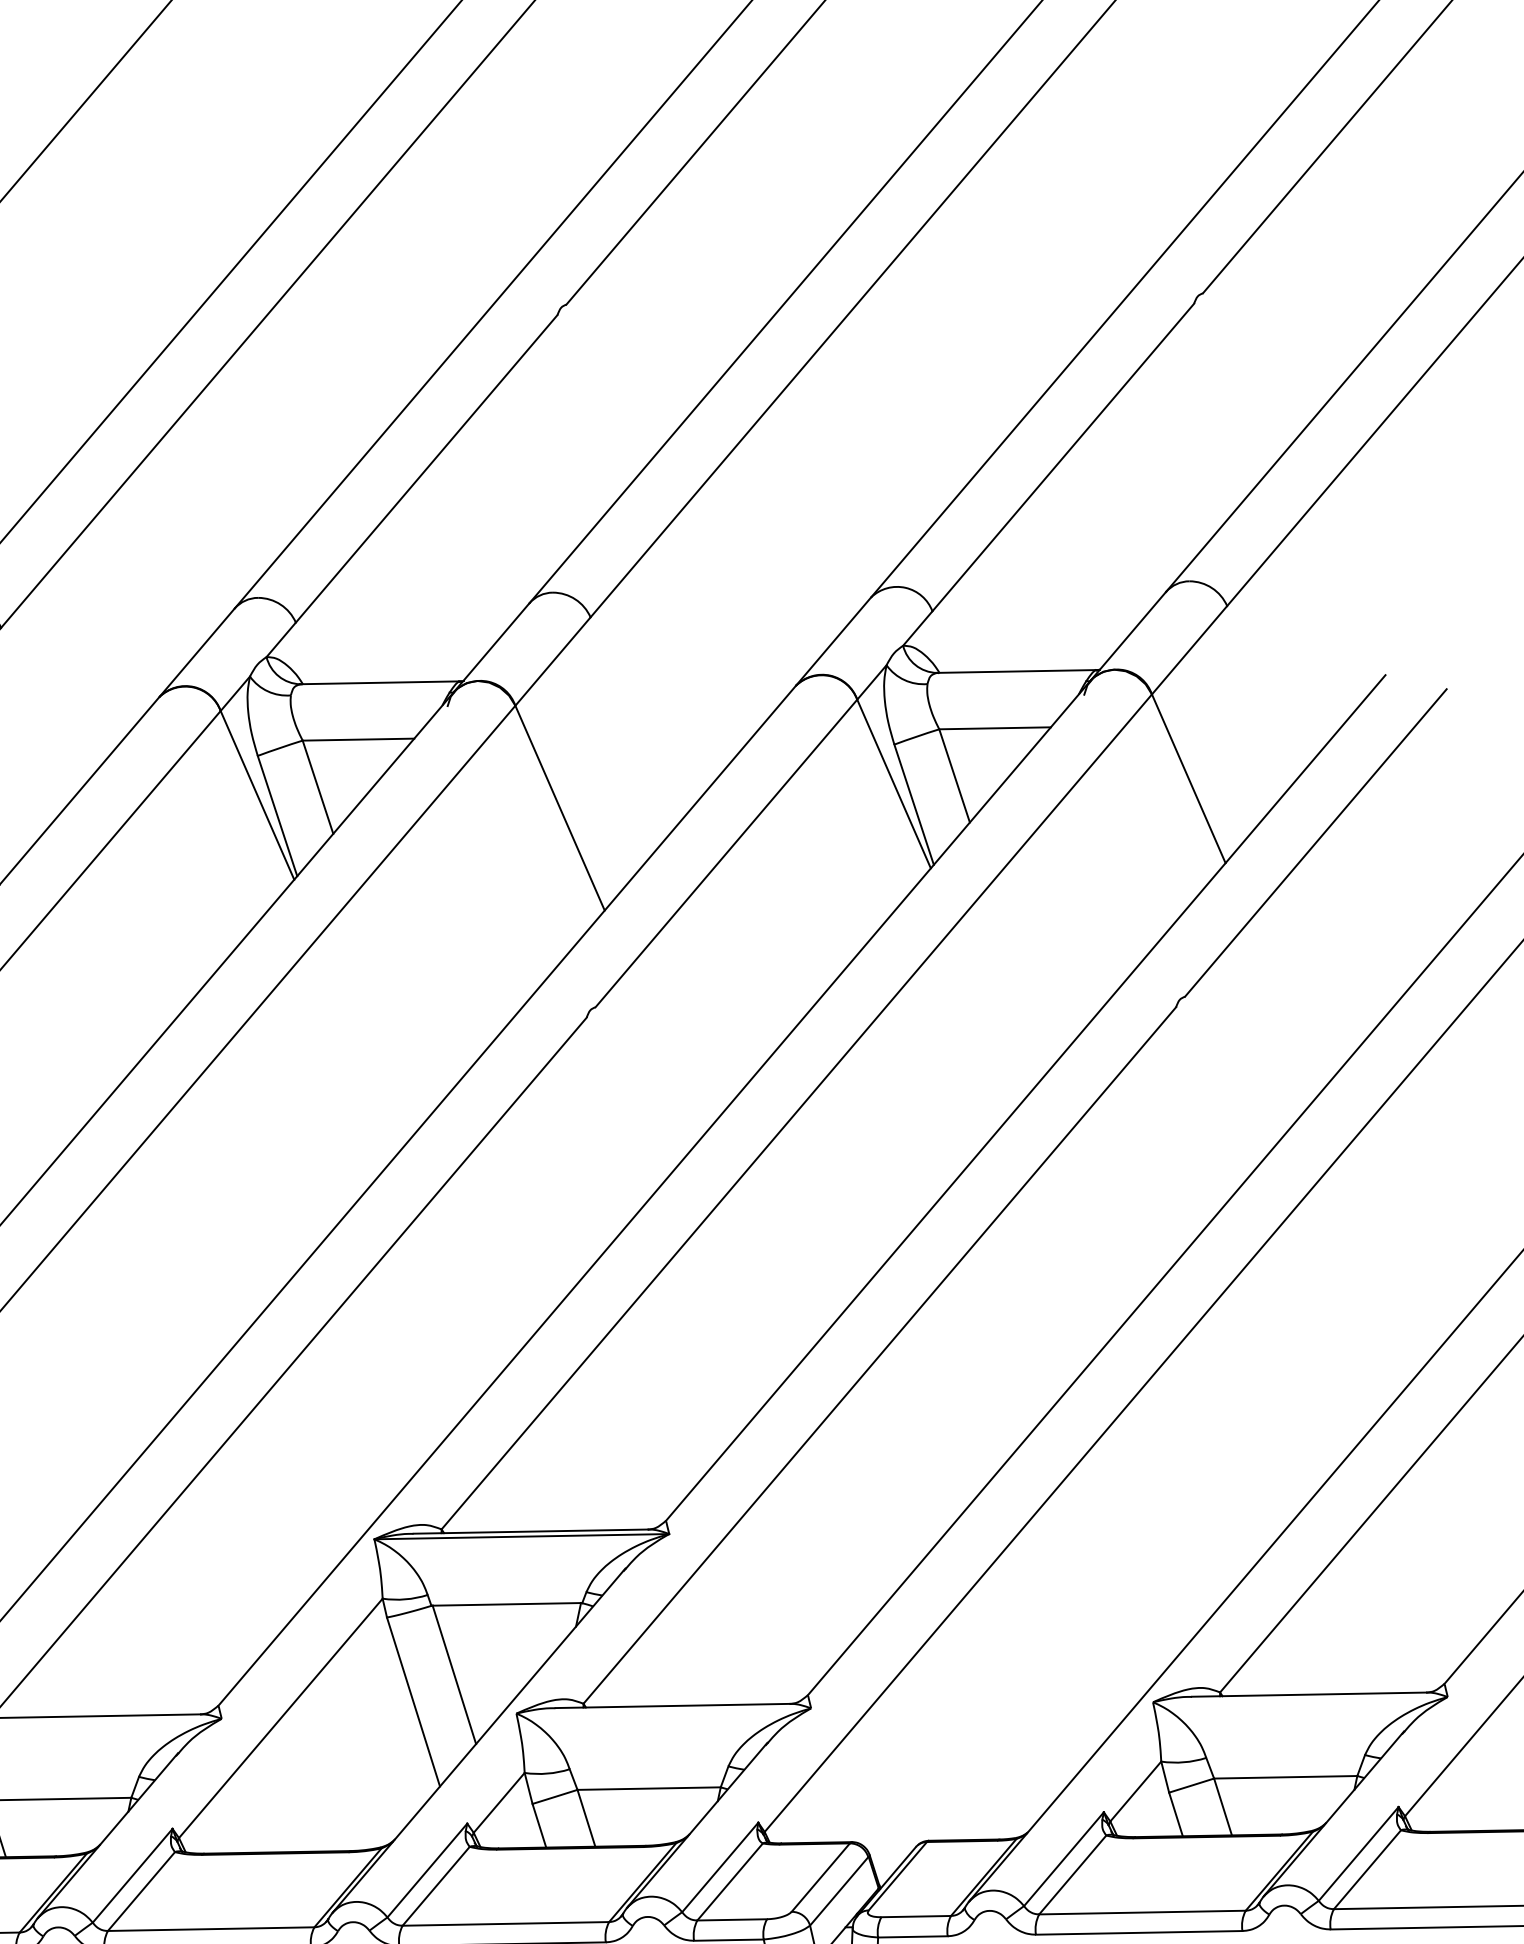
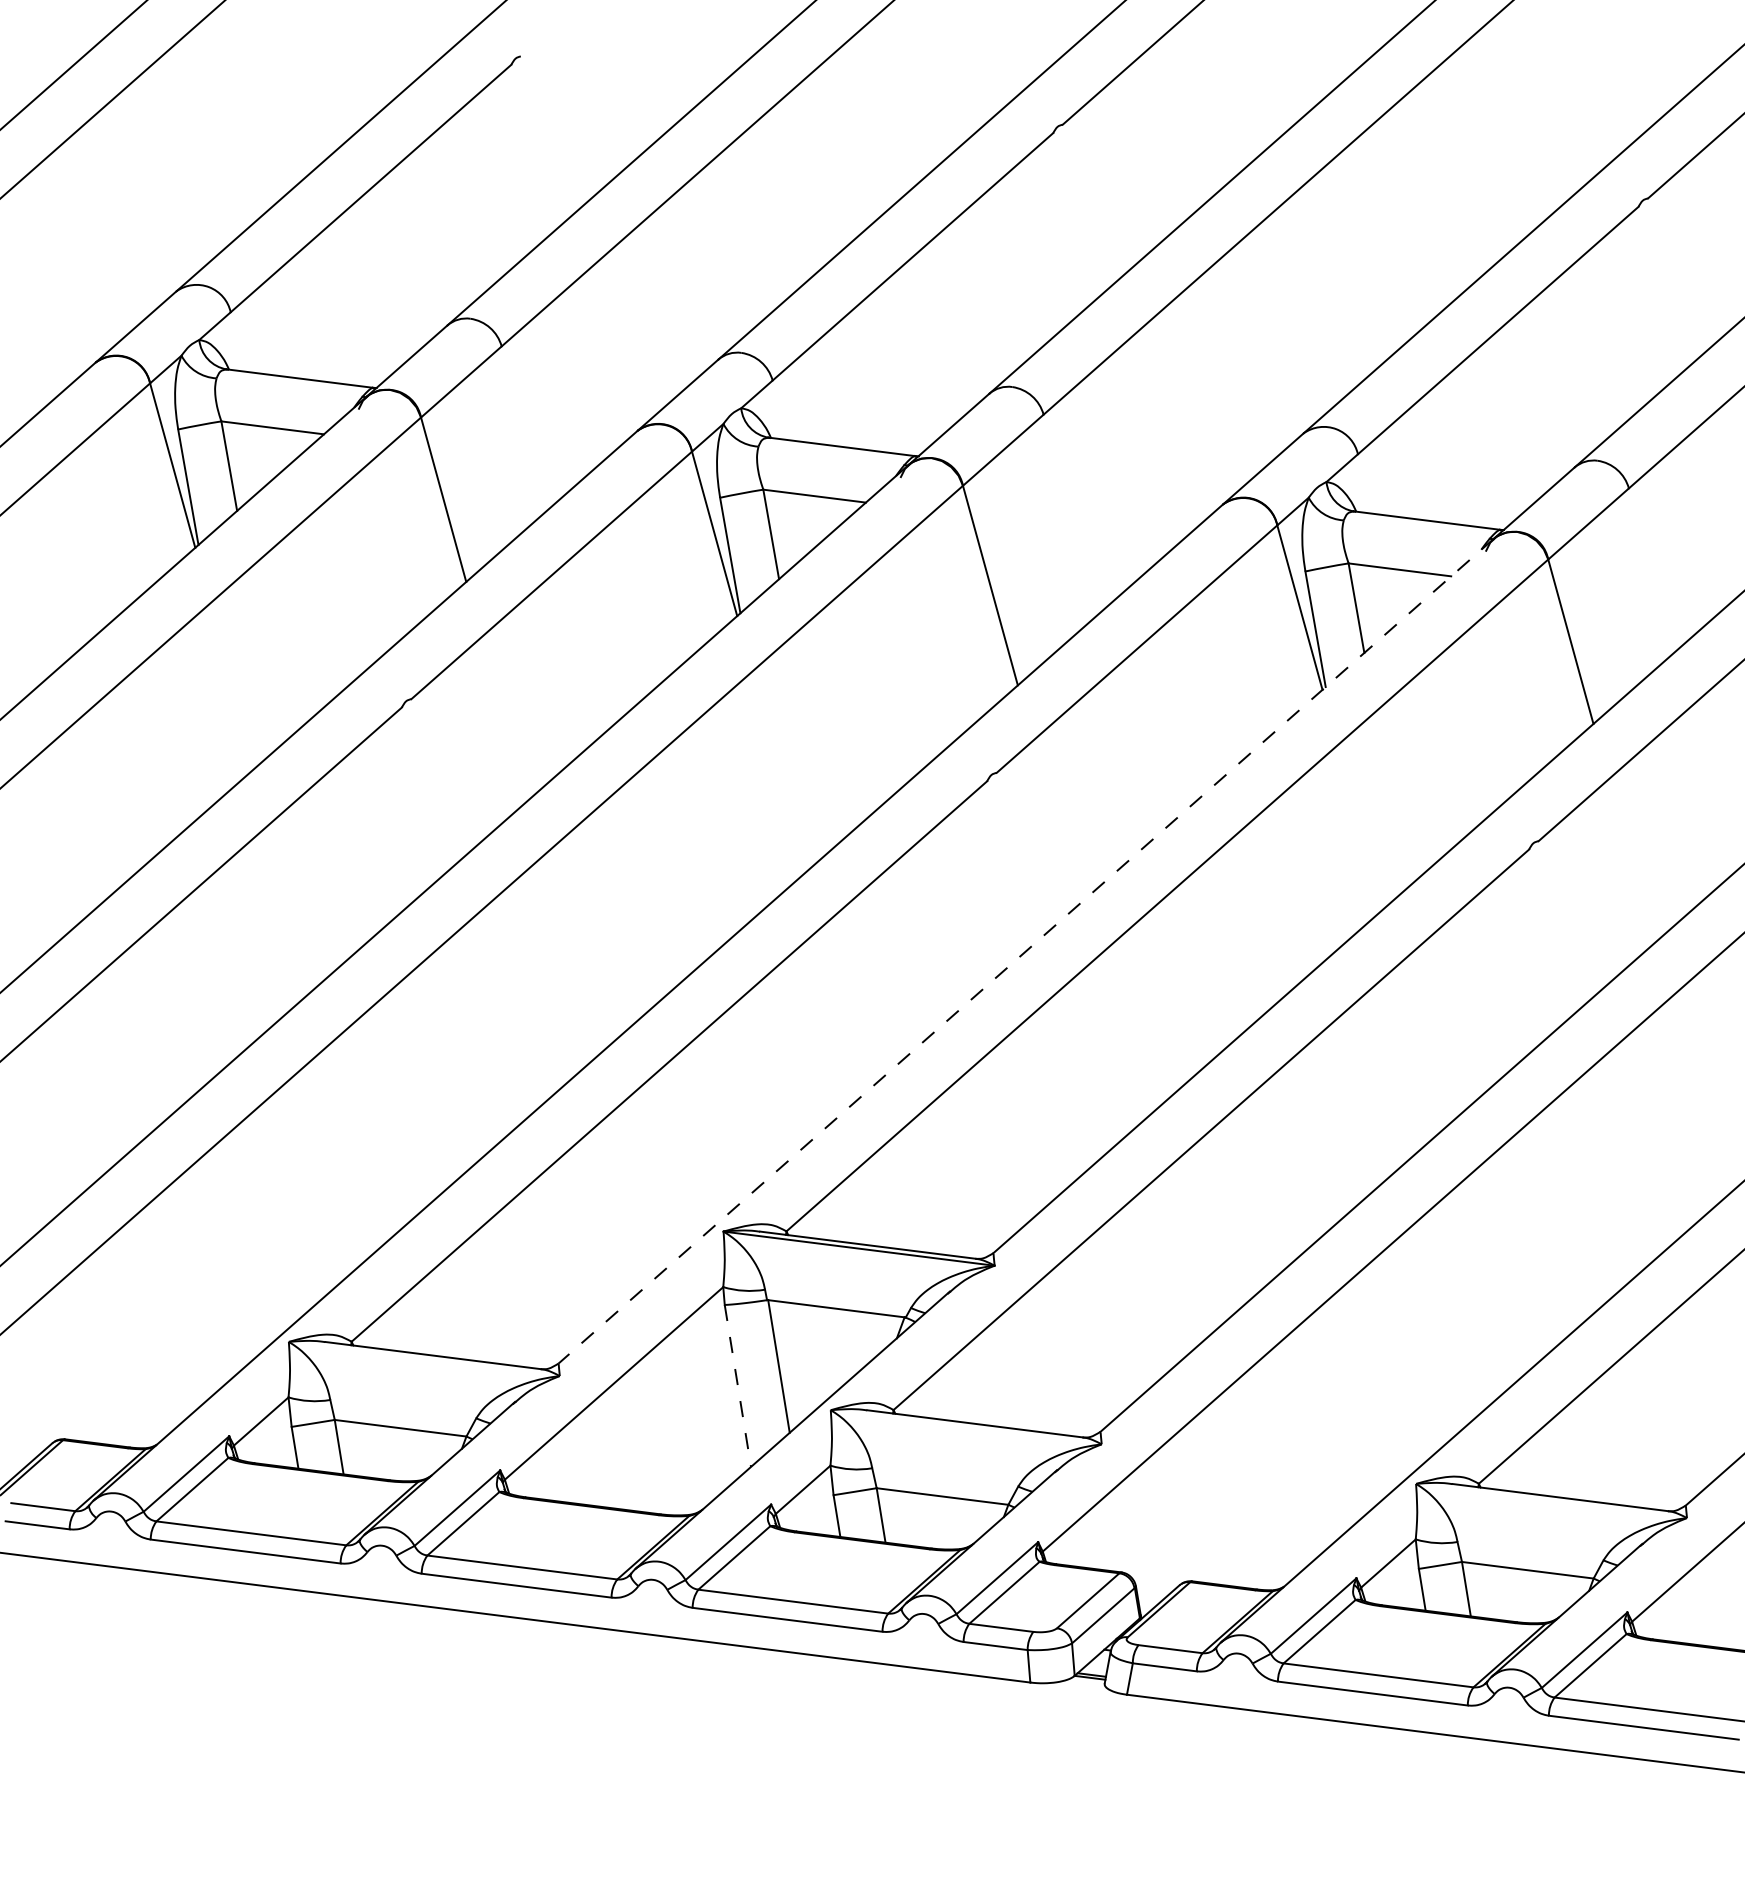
line: (654, 1193) -> (1026, 951), solid -> dashed
line: (413, 1702) -> (737, 1386), solid -> dashed

